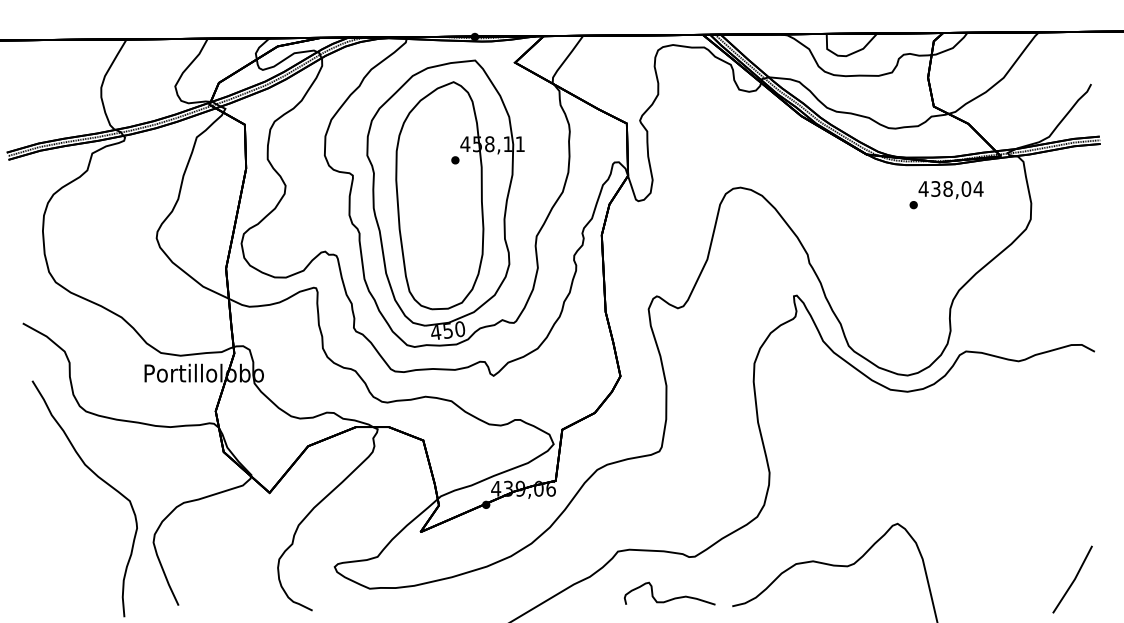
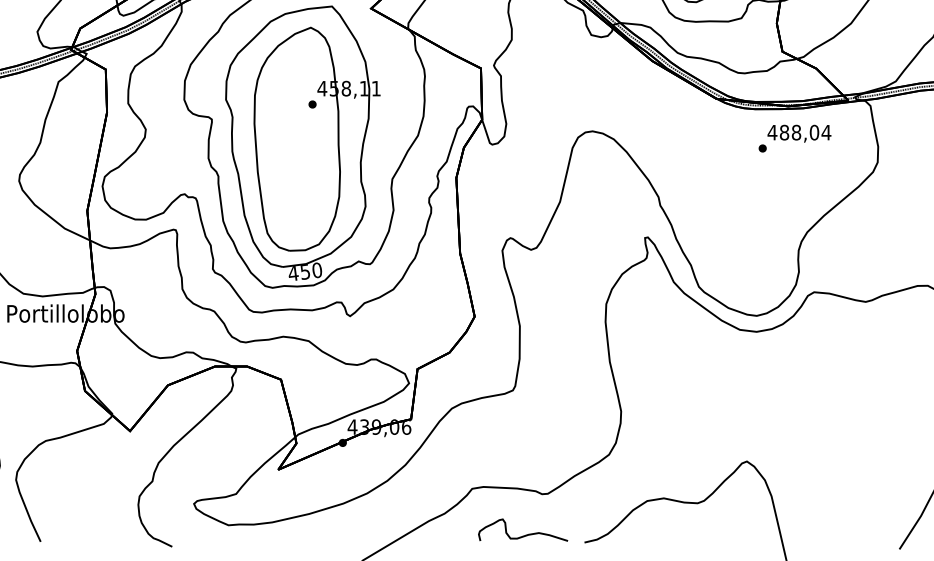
text: (935, 188) -> (784, 132), 438,04 -> 488,04

